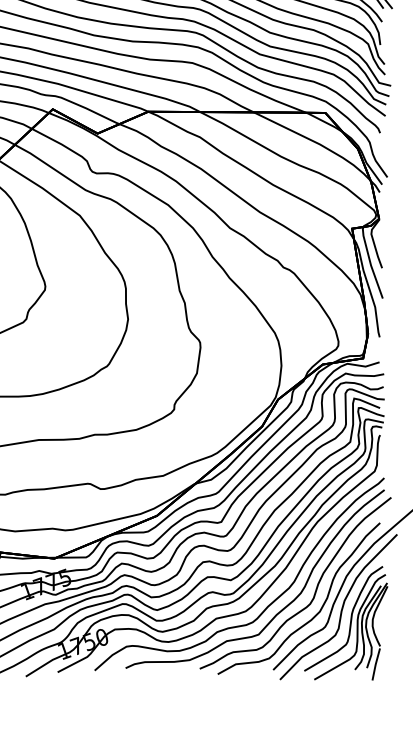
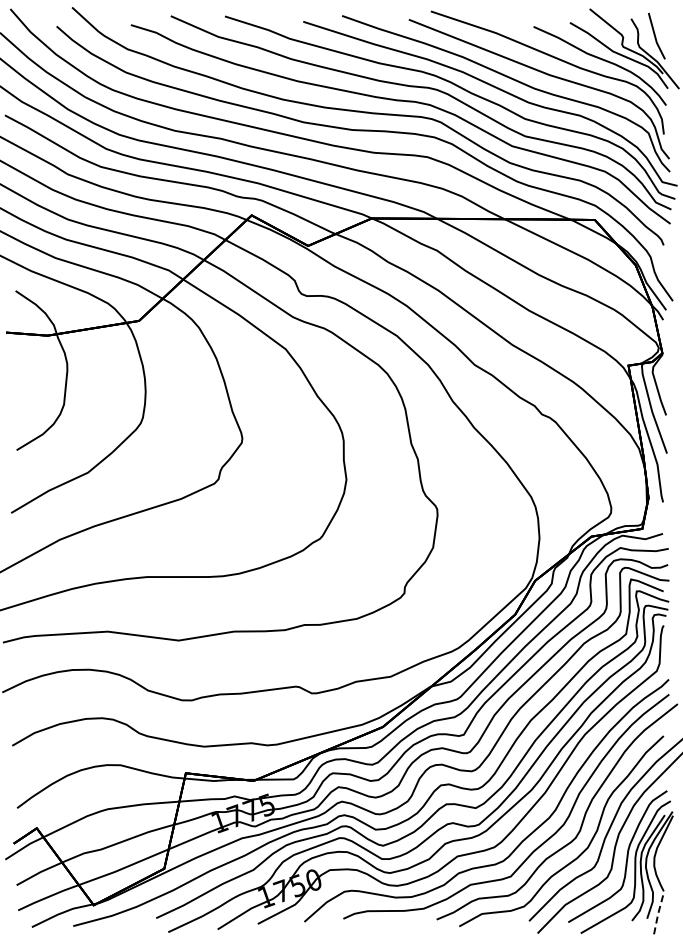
line: (376, 664) -> (658, 914), solid -> dashed

